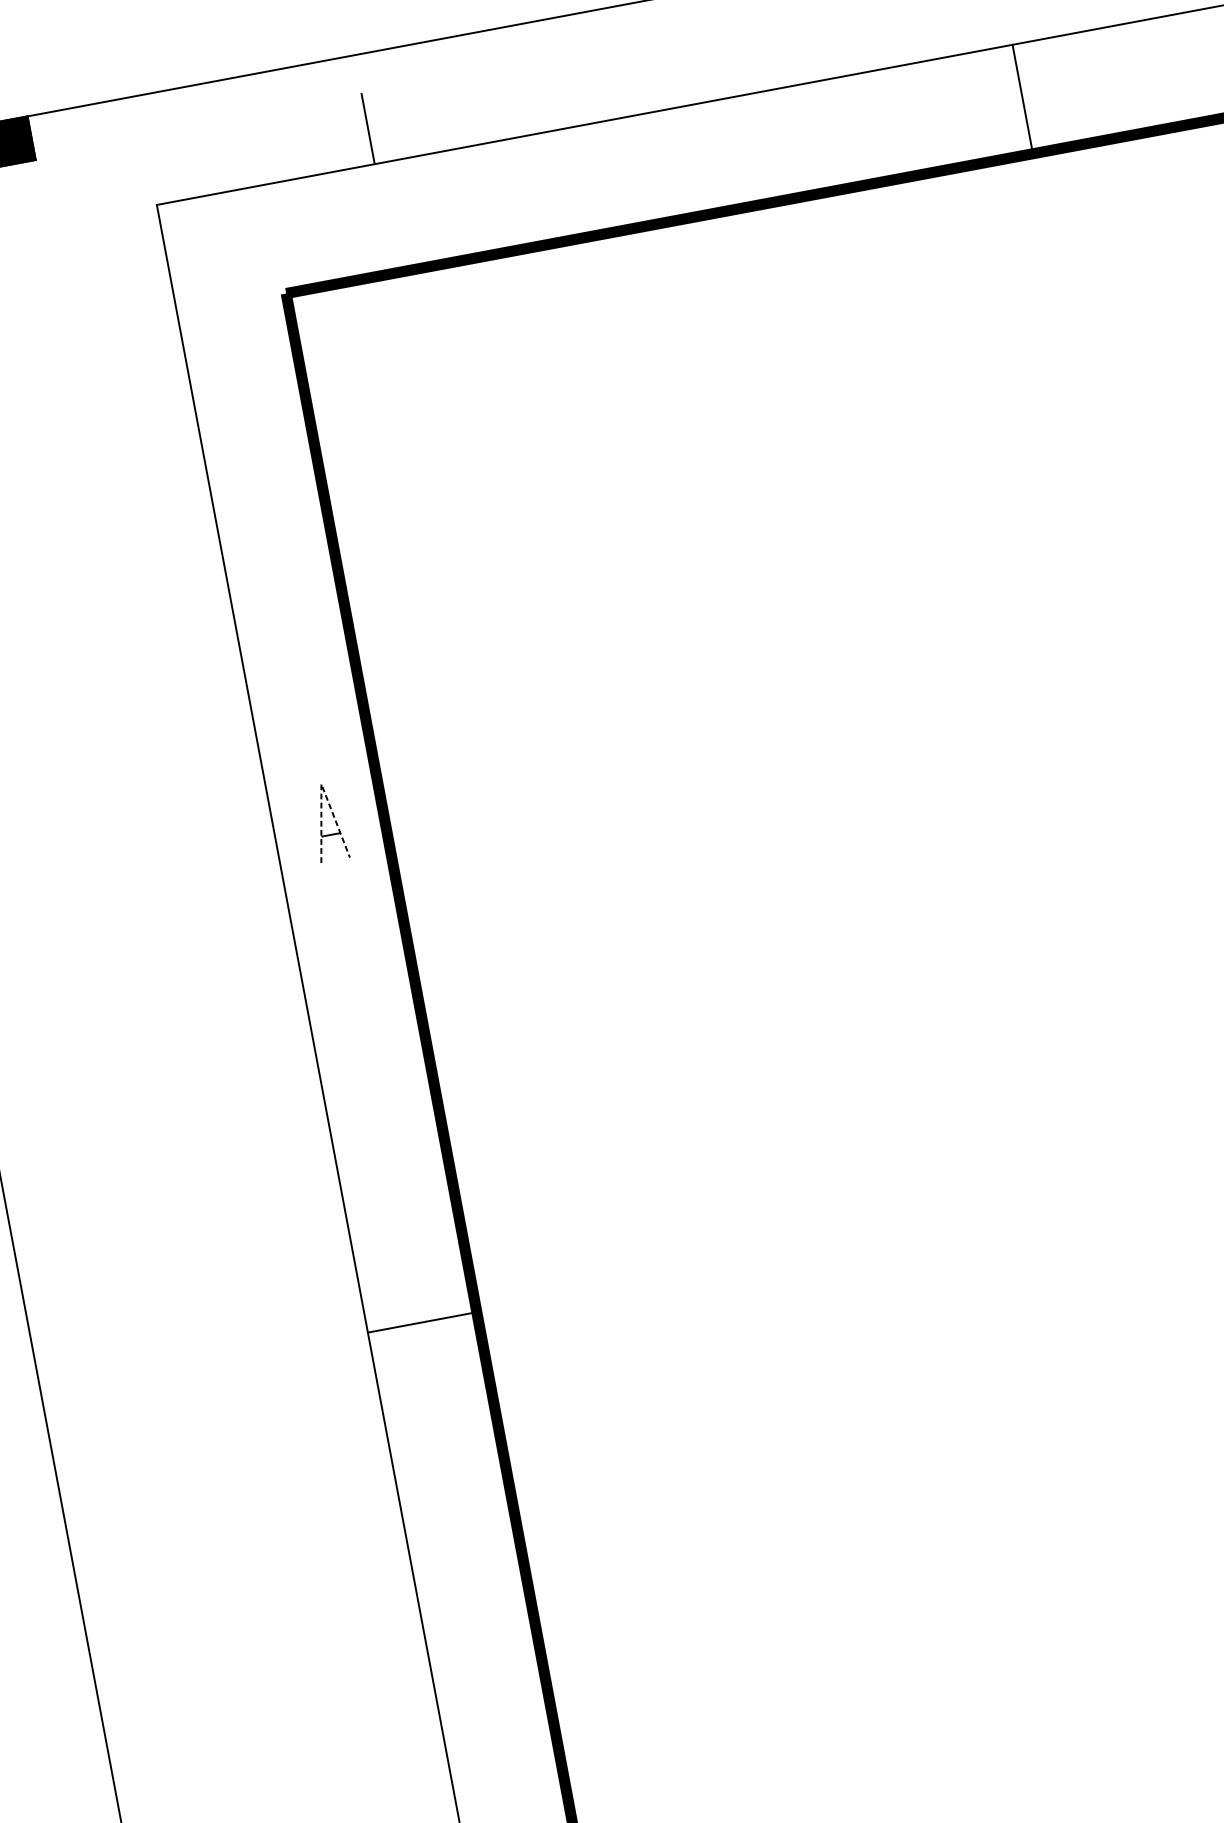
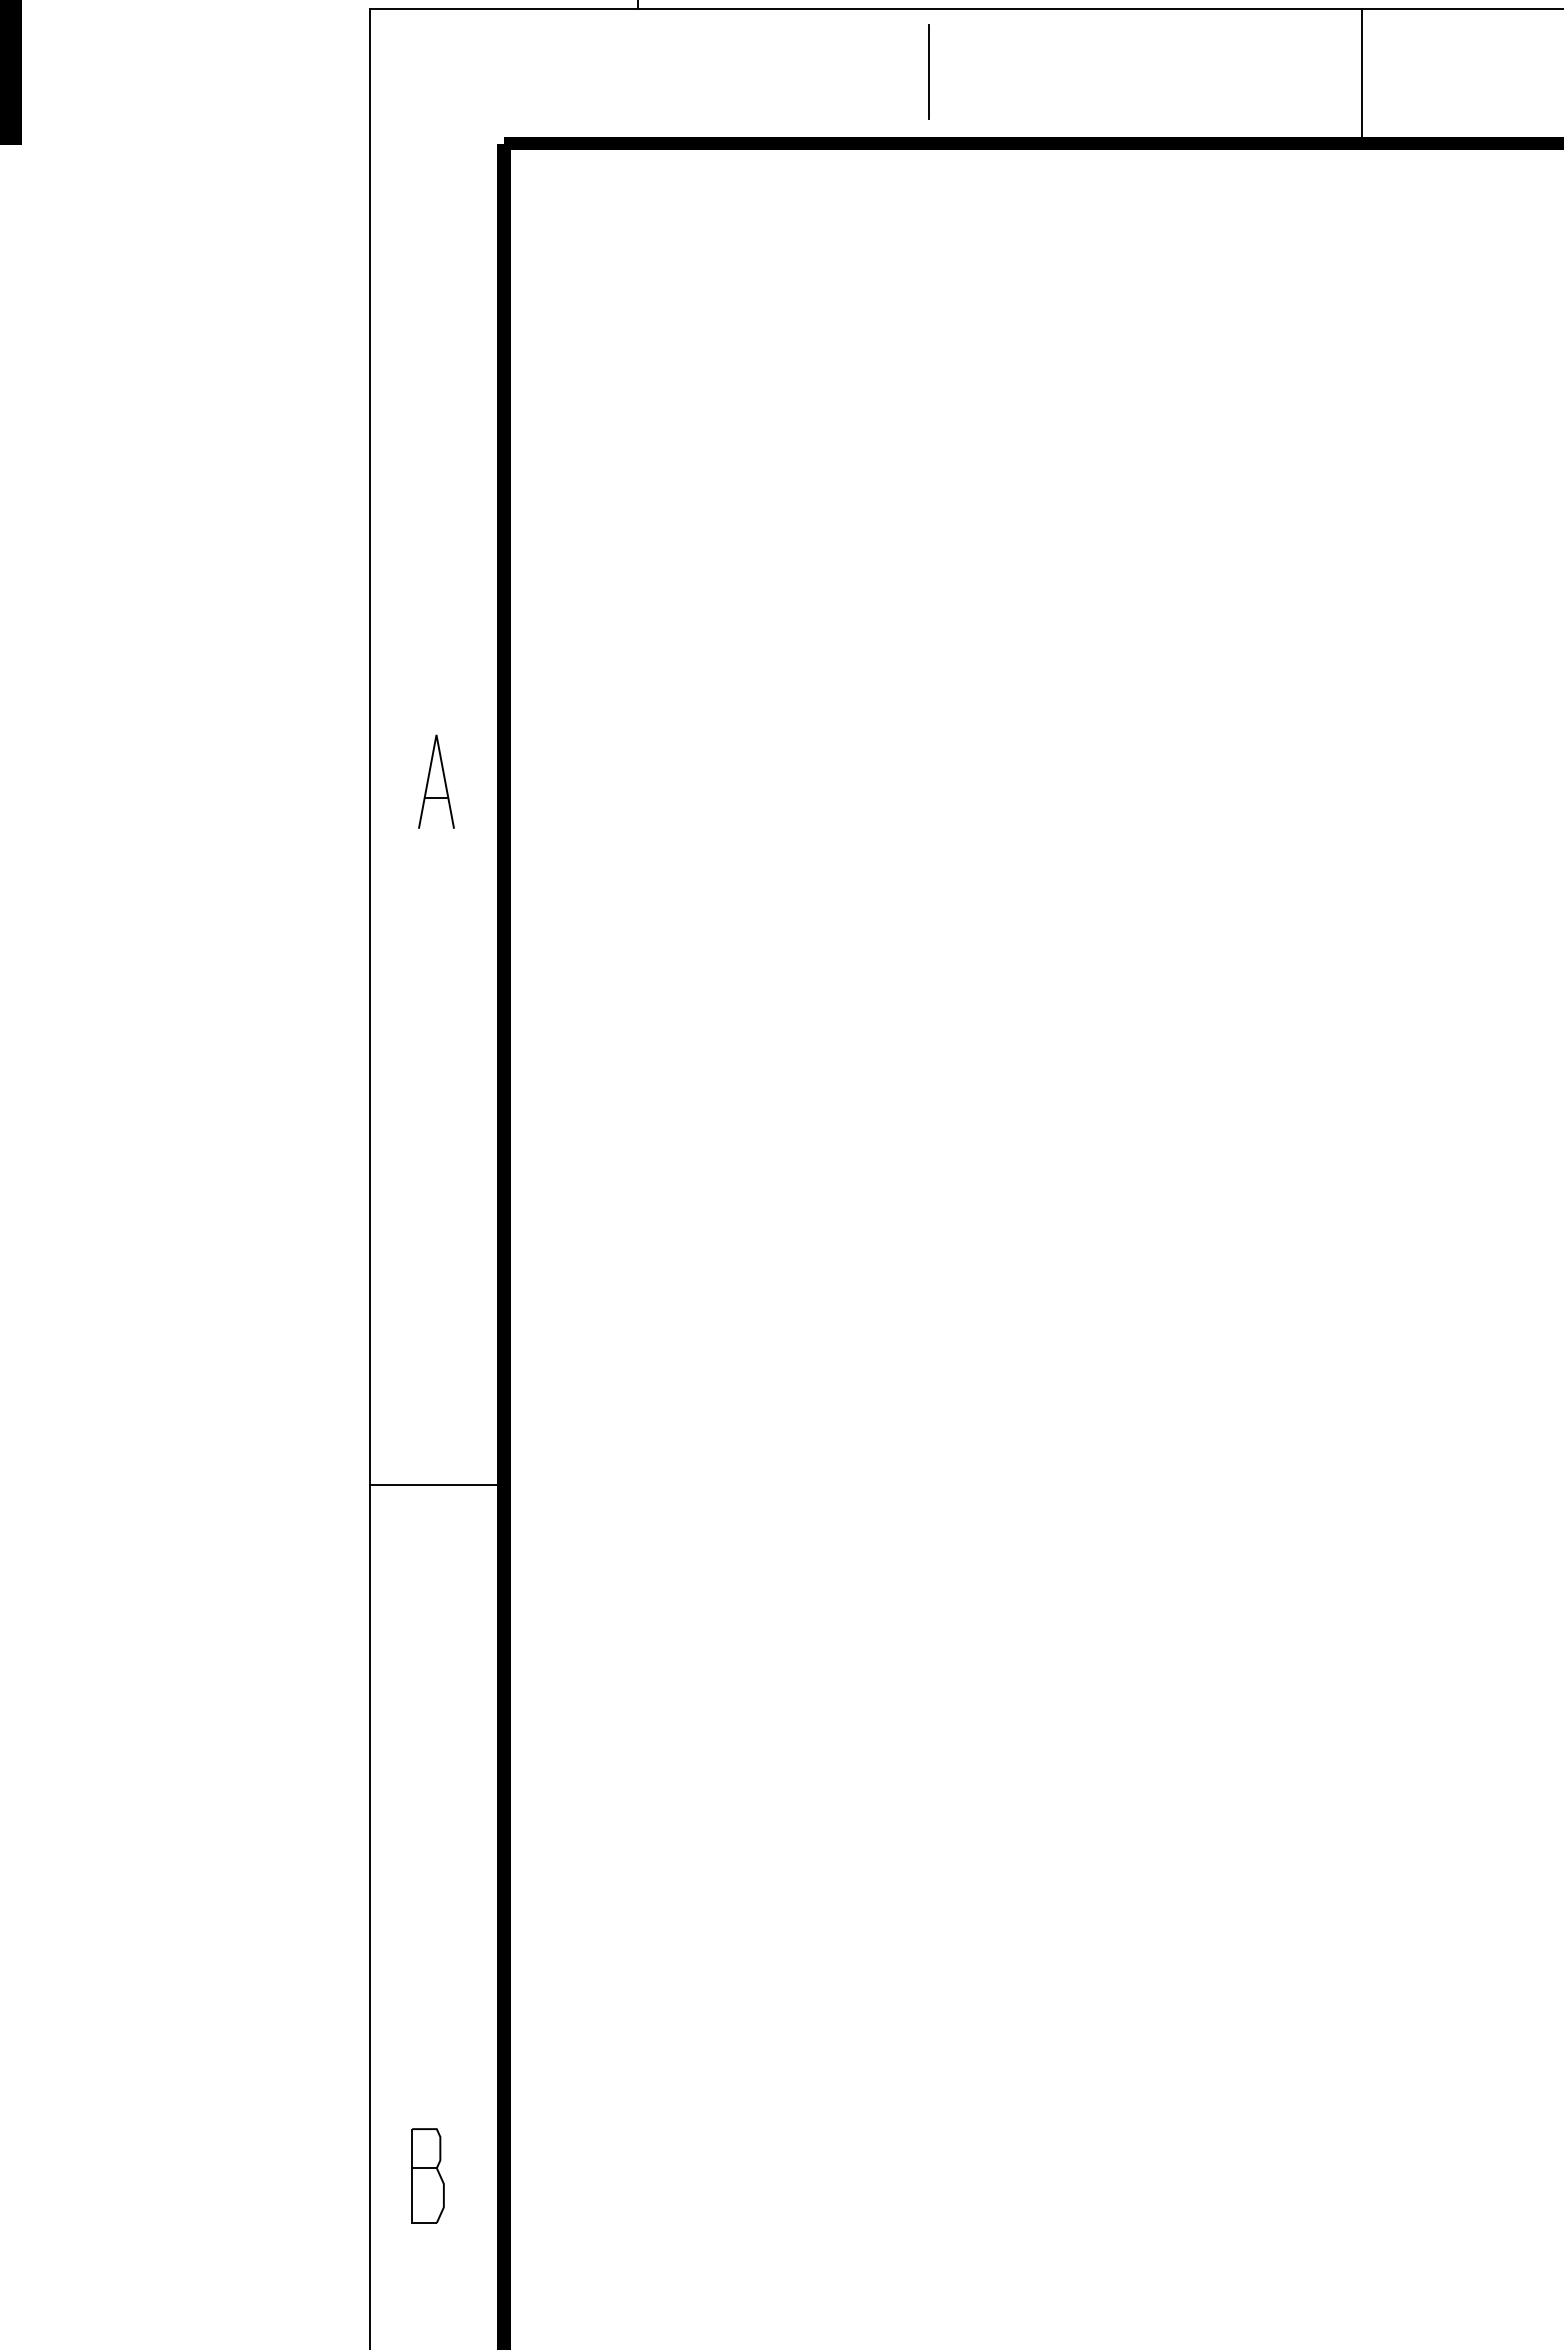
line: (1023, 99) -> (1362, 76), moved
line: (621, 170) -> (929, 71), added
line: (321, 783) -> (436, 734), dashed -> solid
line: (422, 1322) -> (436, 1484), moved

